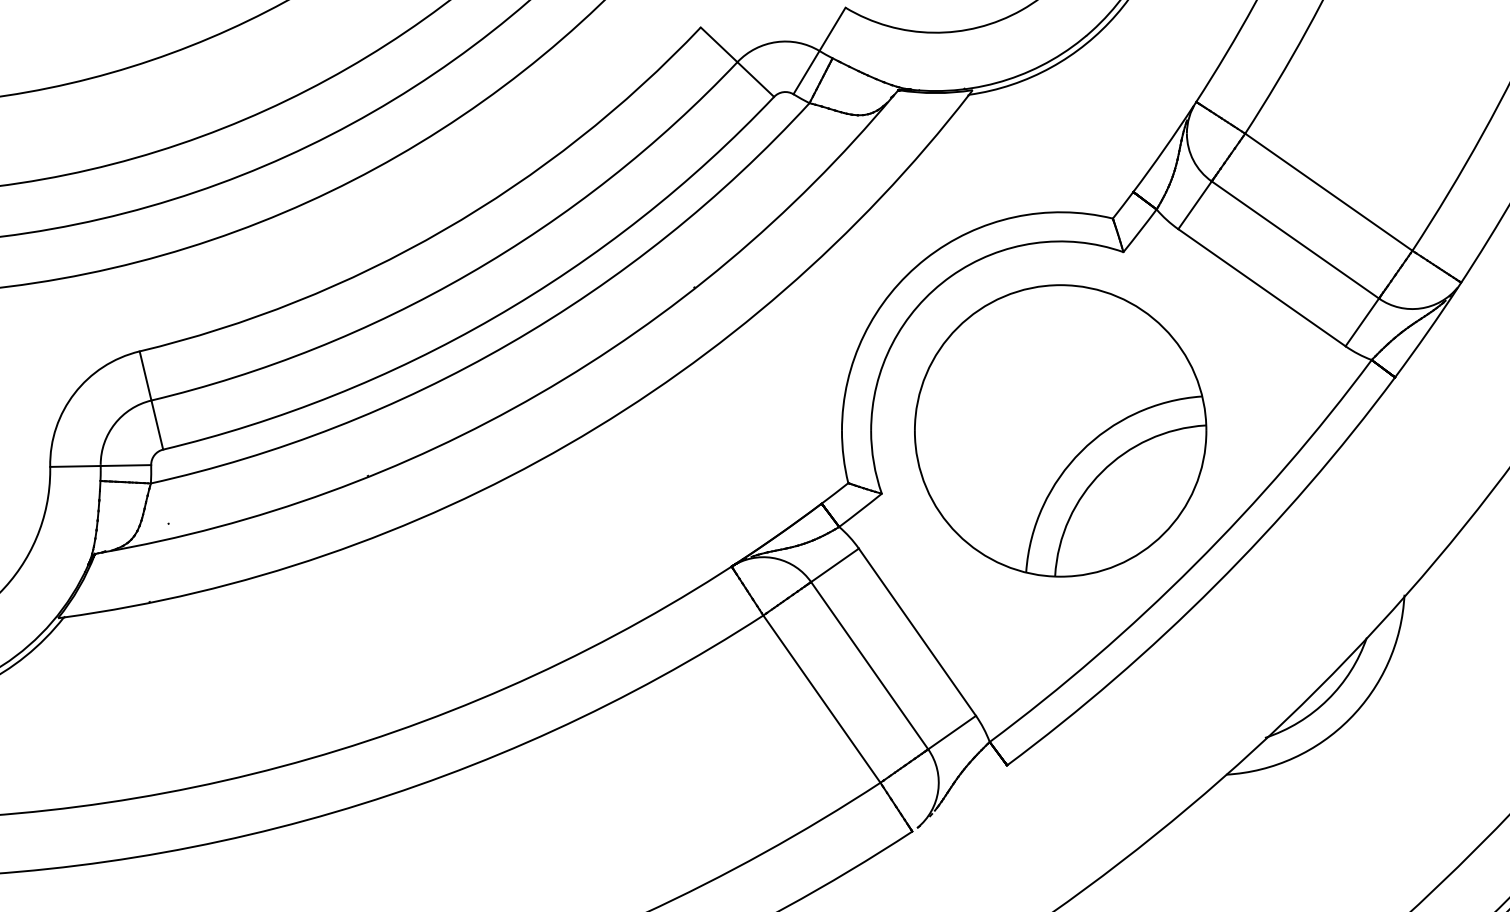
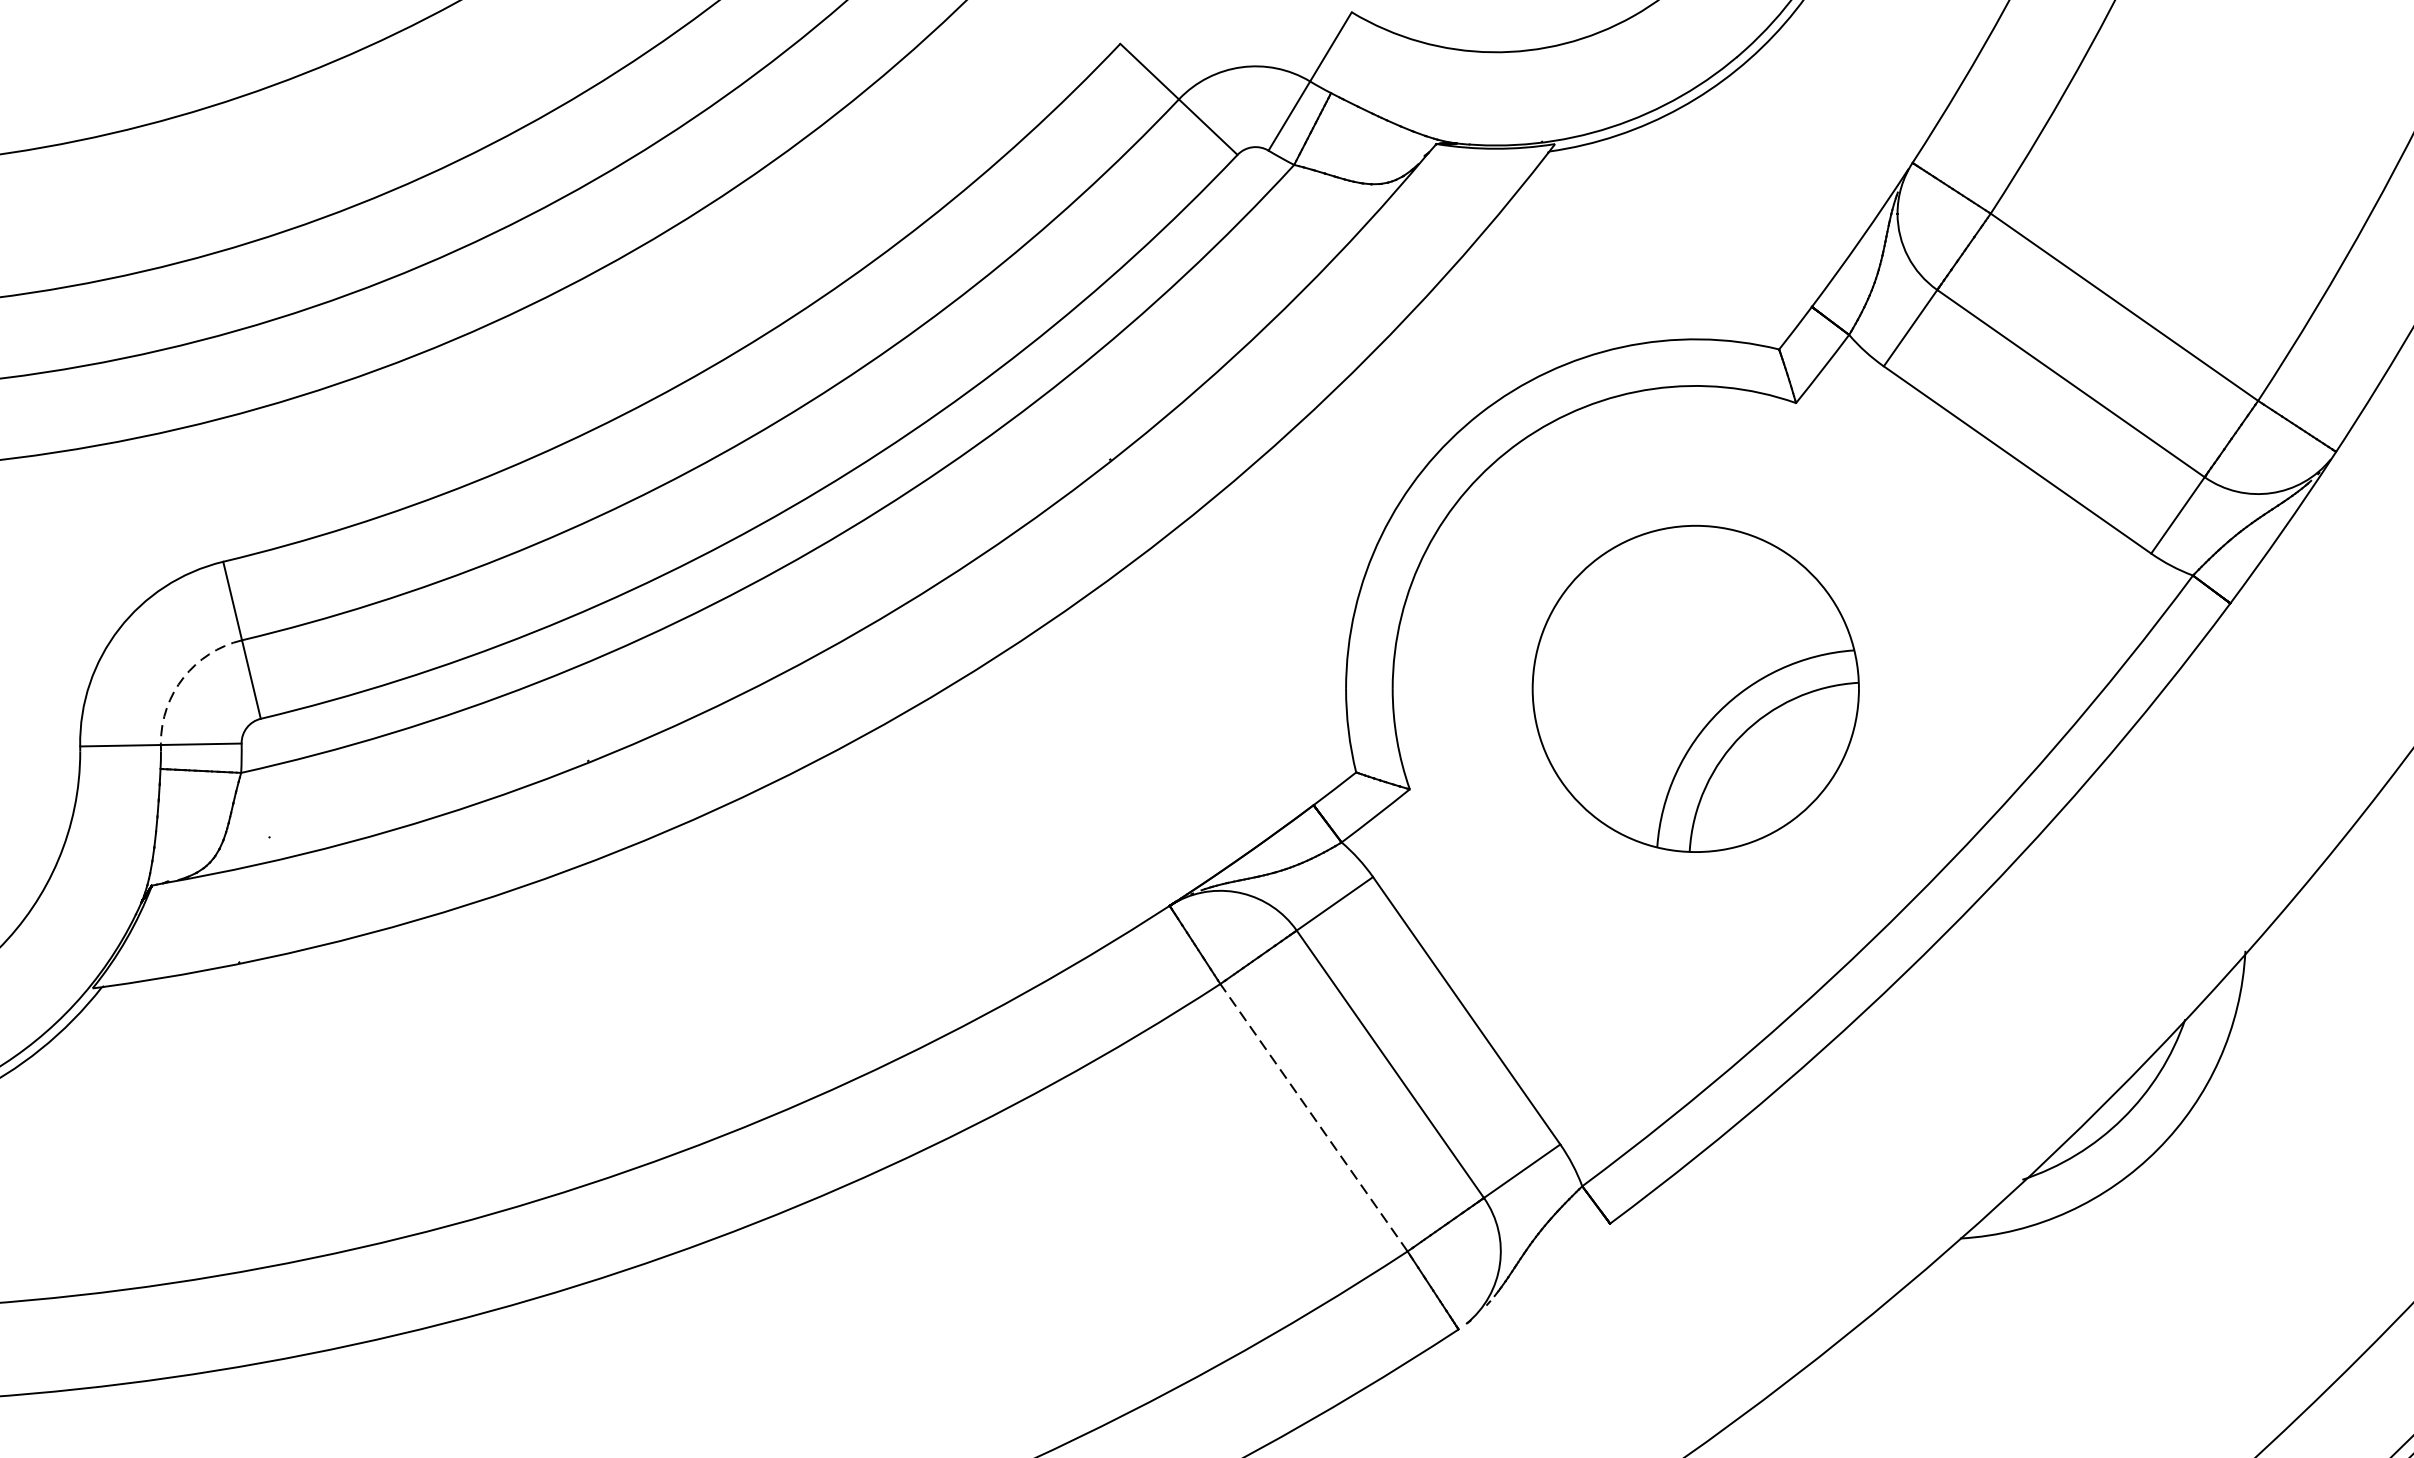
arc: (114, 423) -> (182, 677), solid -> dashed
part: (1060, 430) -> (1695, 688), size x0.7
line: (821, 698) -> (1313, 1116), solid -> dashed

